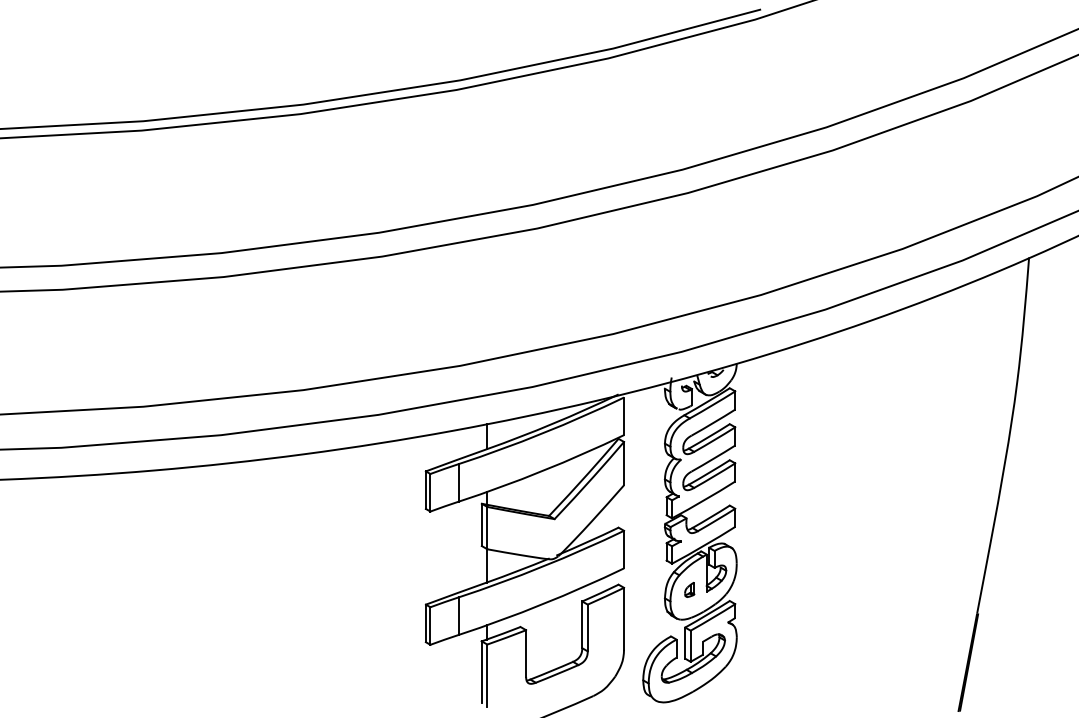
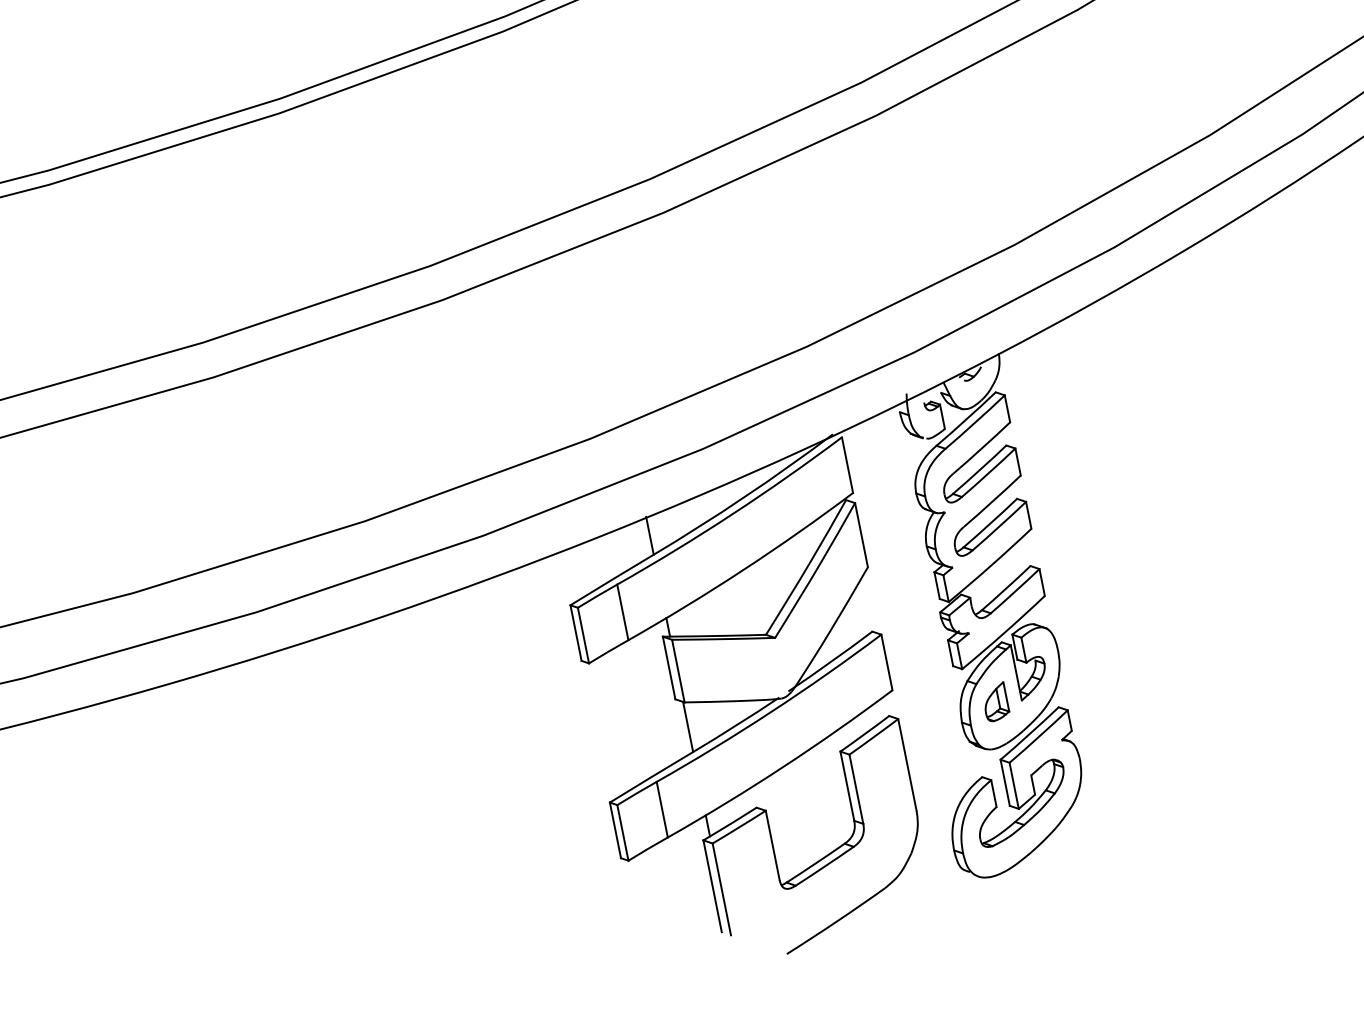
part: (689, 589) -> (995, 702), size x1.67

